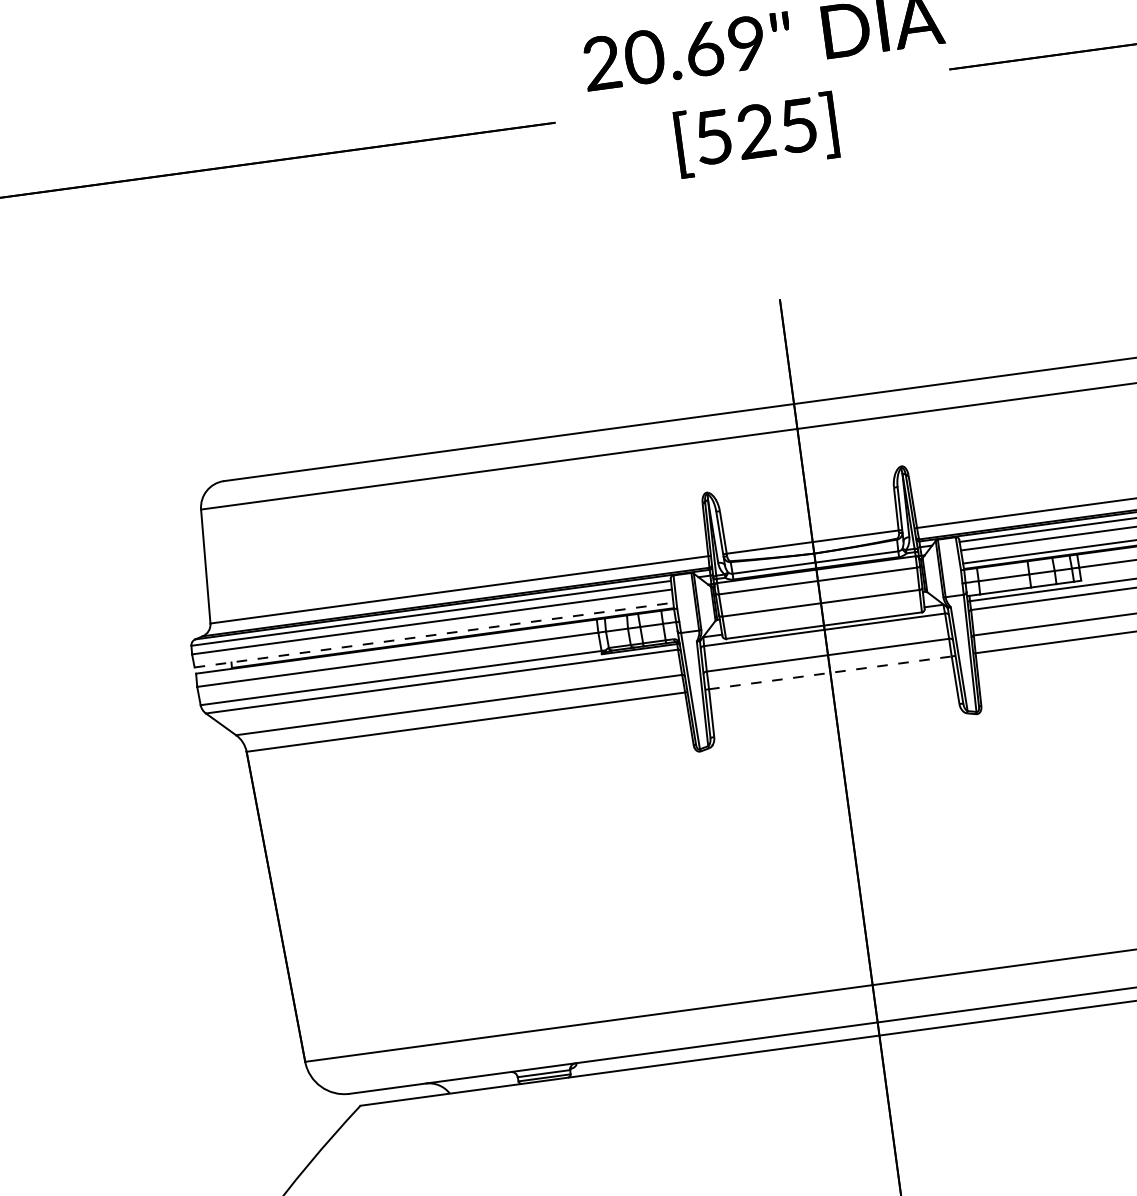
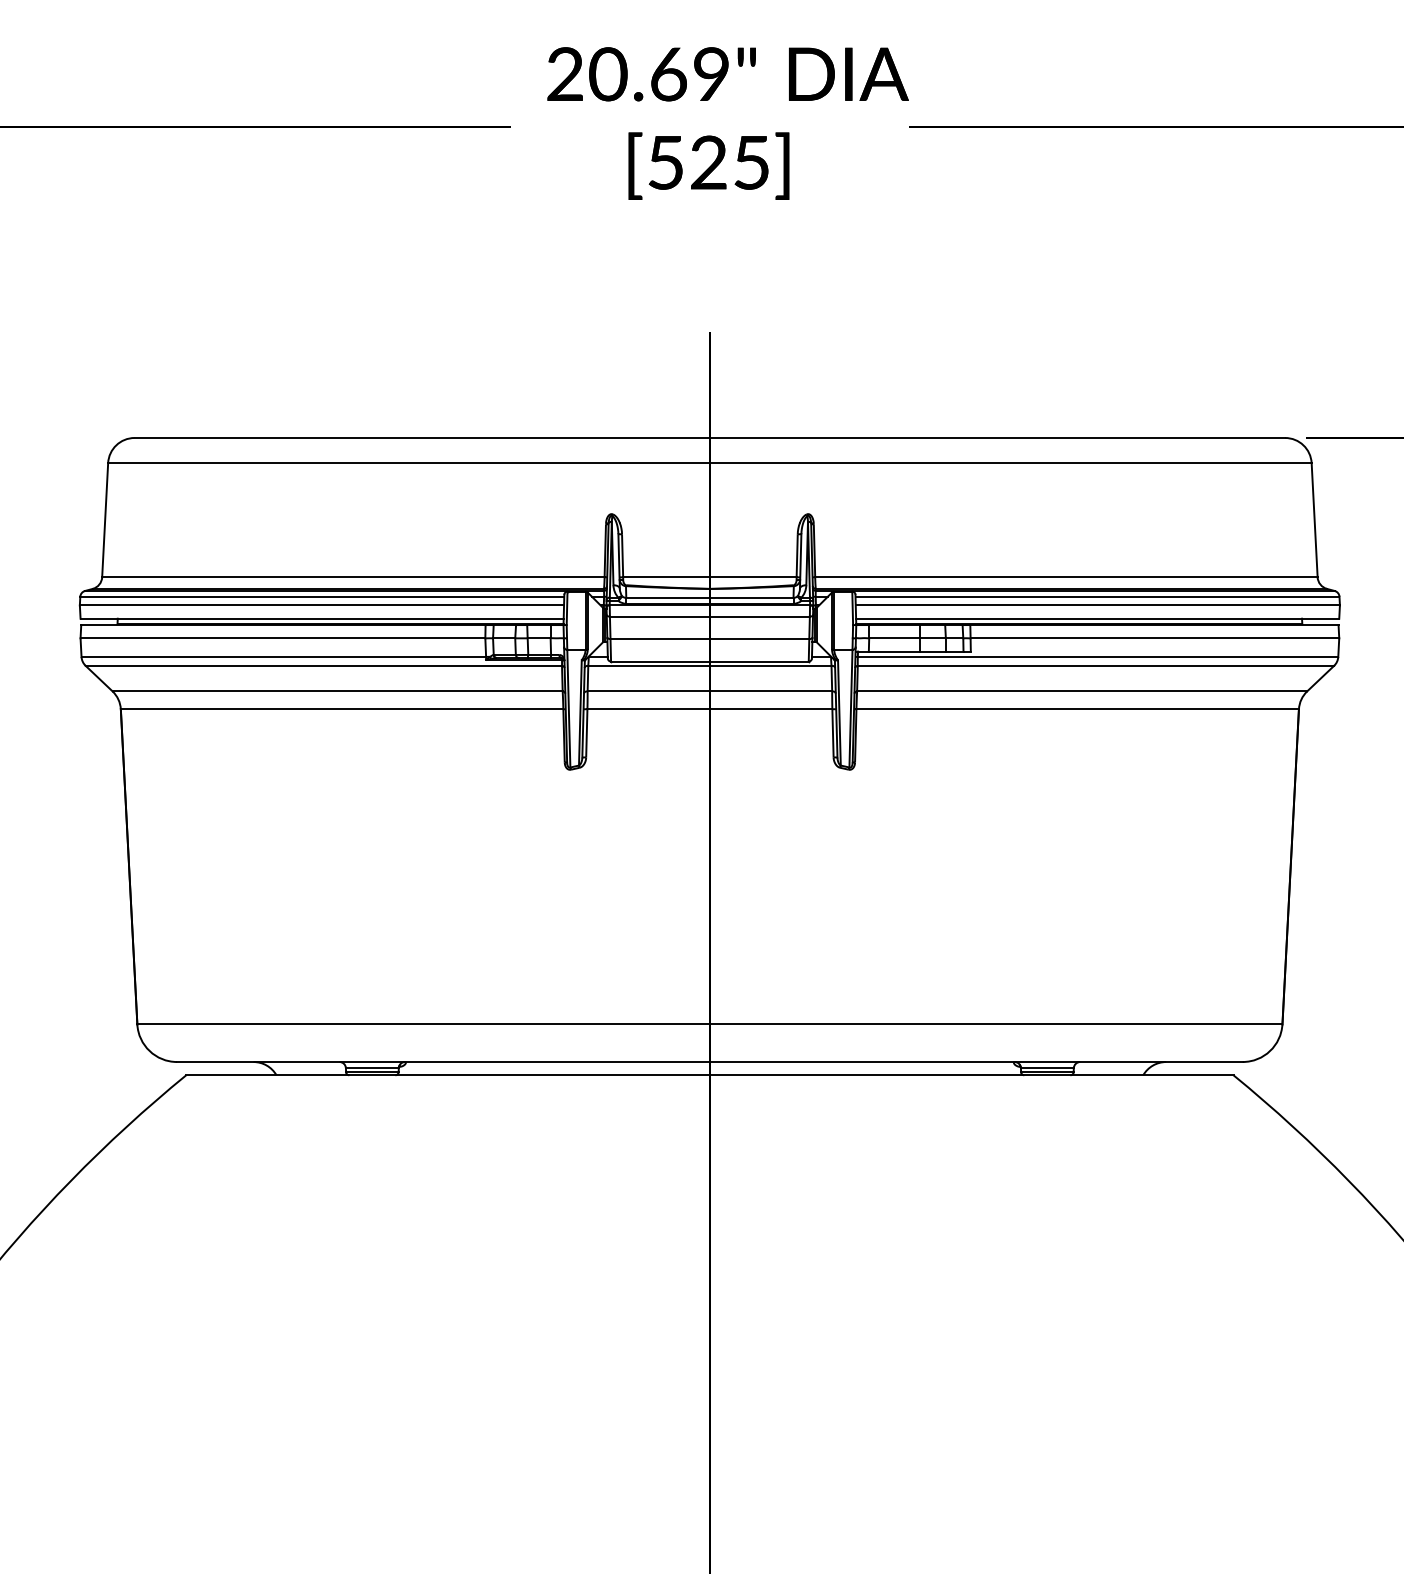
line: (434, 634) -> (322, 618), dashed -> solid
line: (831, 673) -> (710, 709), dashed -> solid

